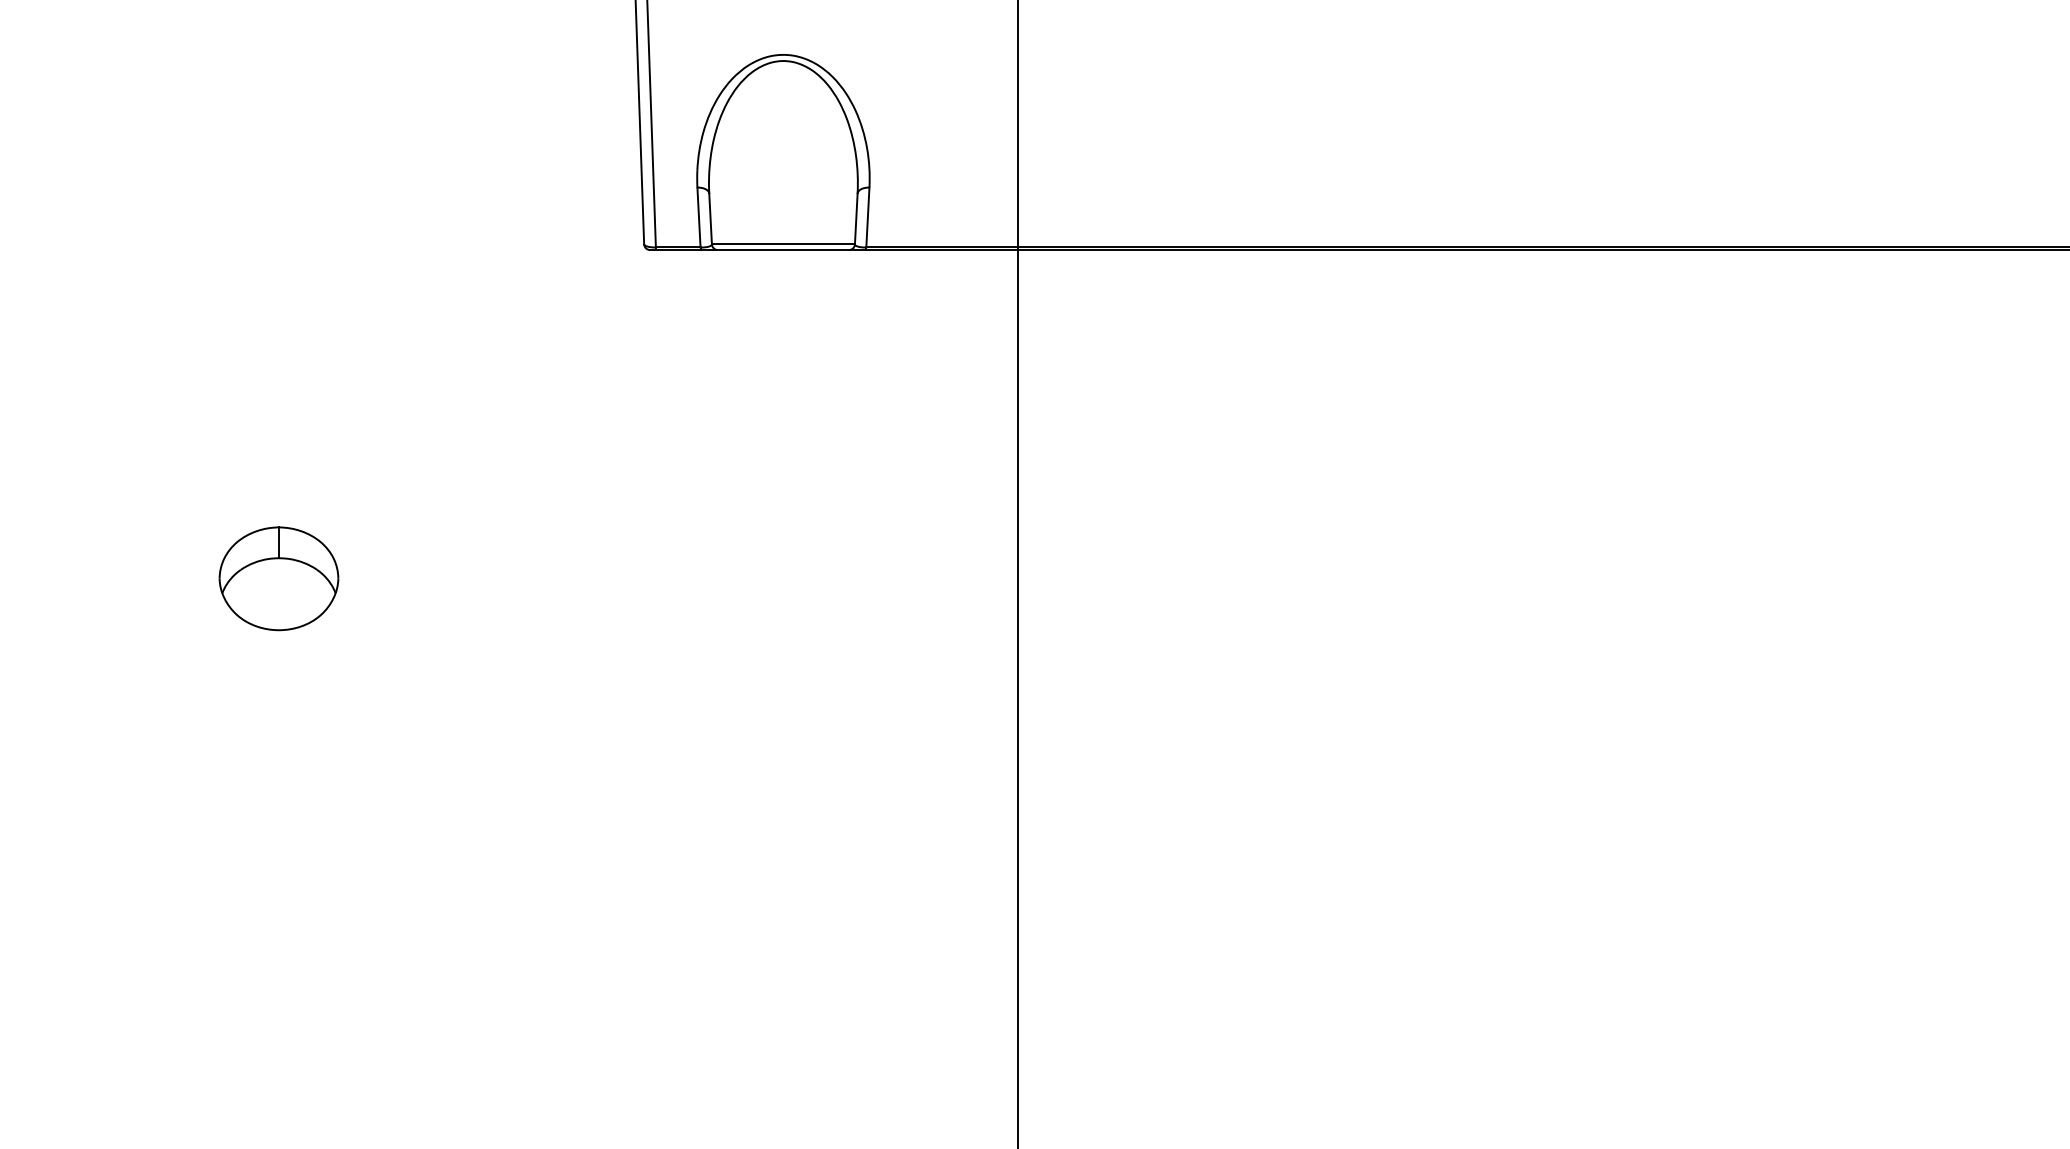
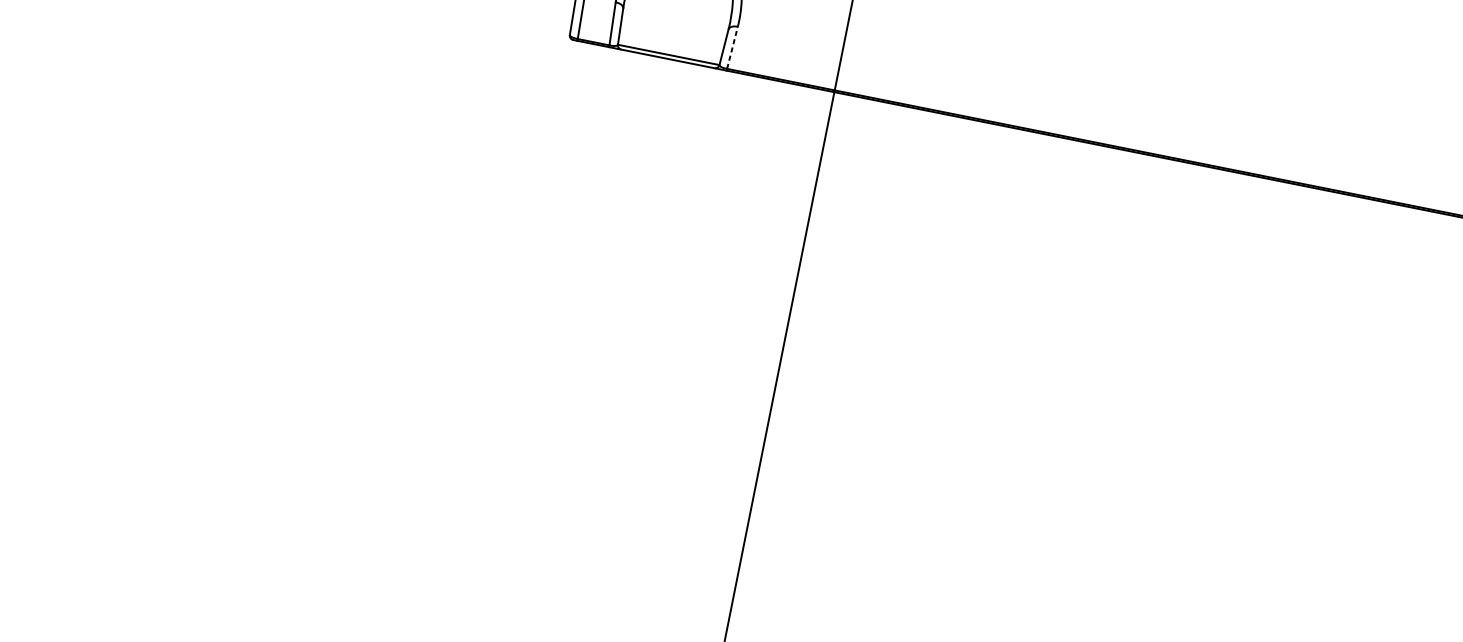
line: (867, 217) -> (732, 47), solid -> dashed
part: (278, 578) -> (262, 220), removed

